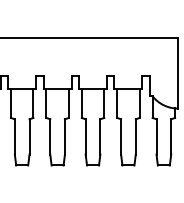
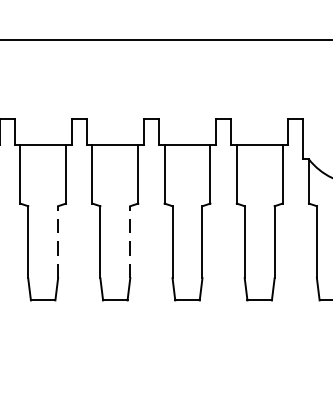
line: (29, 136) -> (58, 241), solid -> dashed
line: (64, 136) -> (129, 241), solid -> dashed

